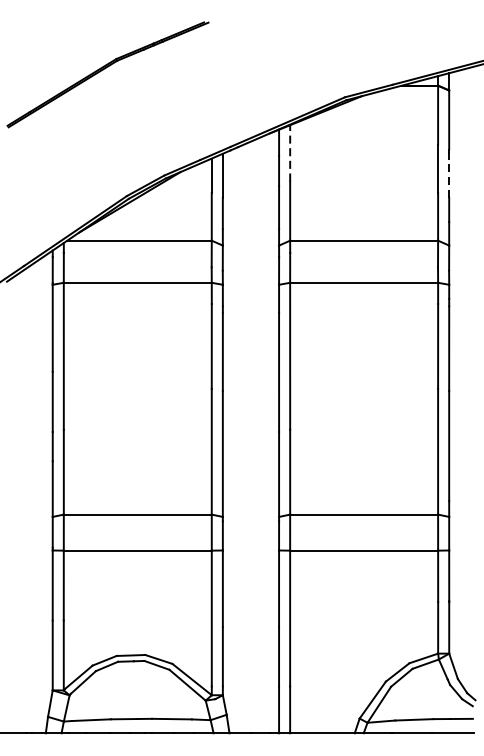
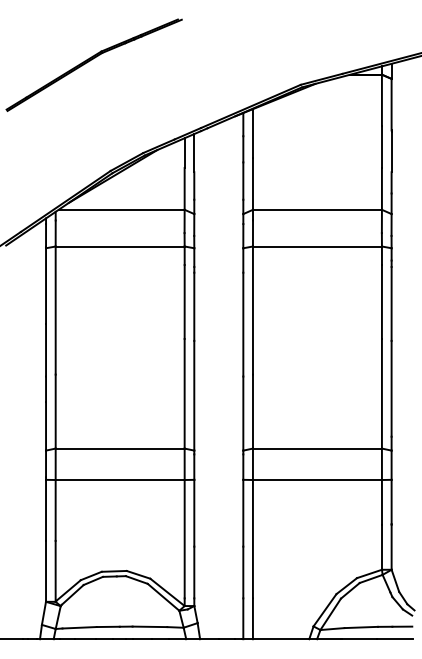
line: (289, 153) -> (252, 133), dashed -> solid
line: (449, 173) -> (391, 151), dashed -> solid

